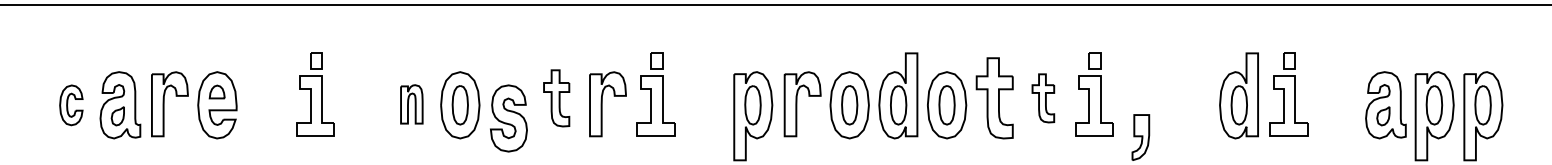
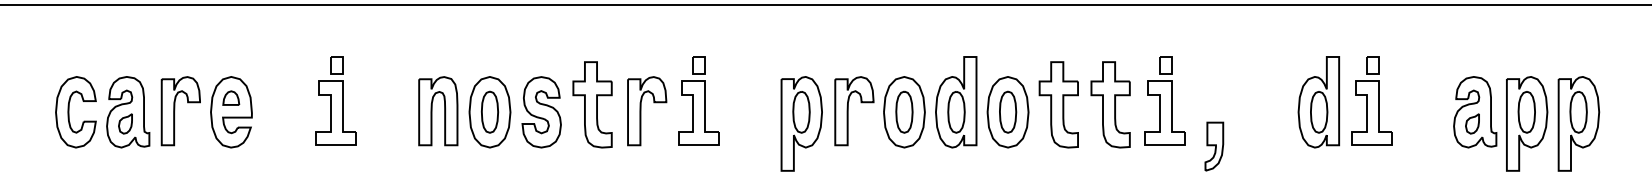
part: (556, 98) -> (592, 104), size x1.43
part: (1043, 98) -> (1110, 104), size x1.67
part: (411, 104) -> (438, 111), size x1.67
part: (70, 105) -> (75, 112), size x1.67
part: (508, 118) -> (541, 112), moved

